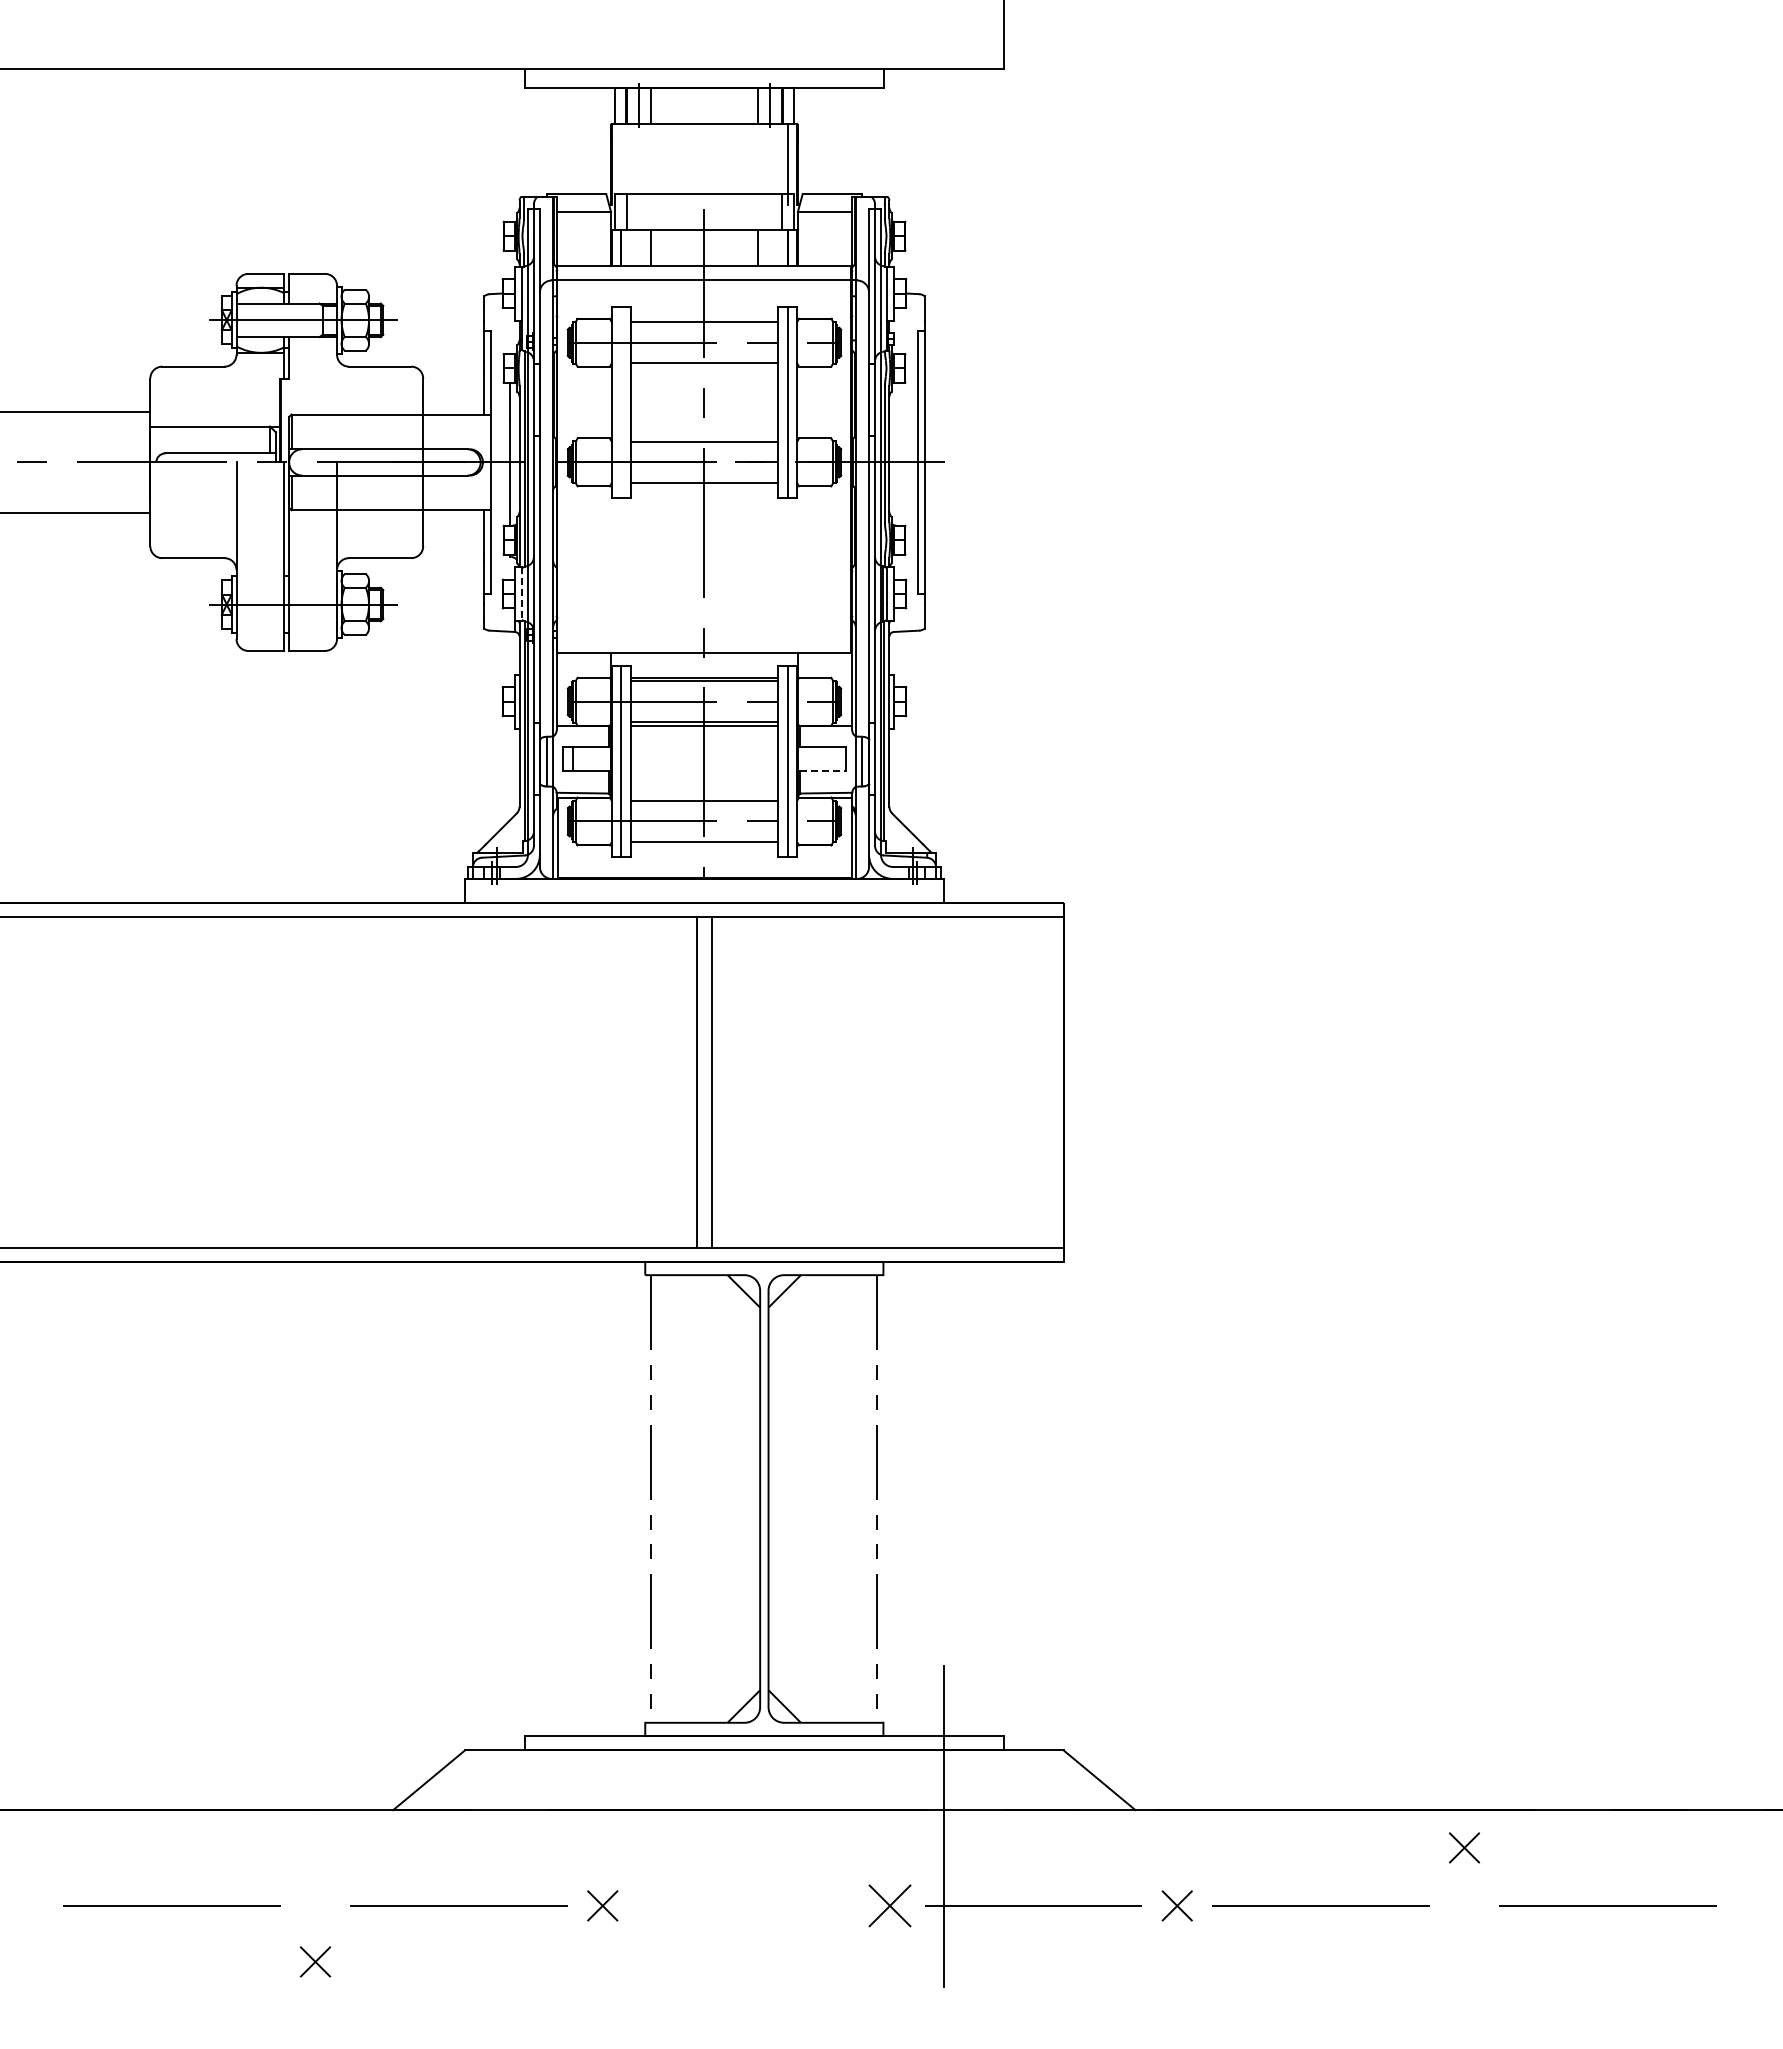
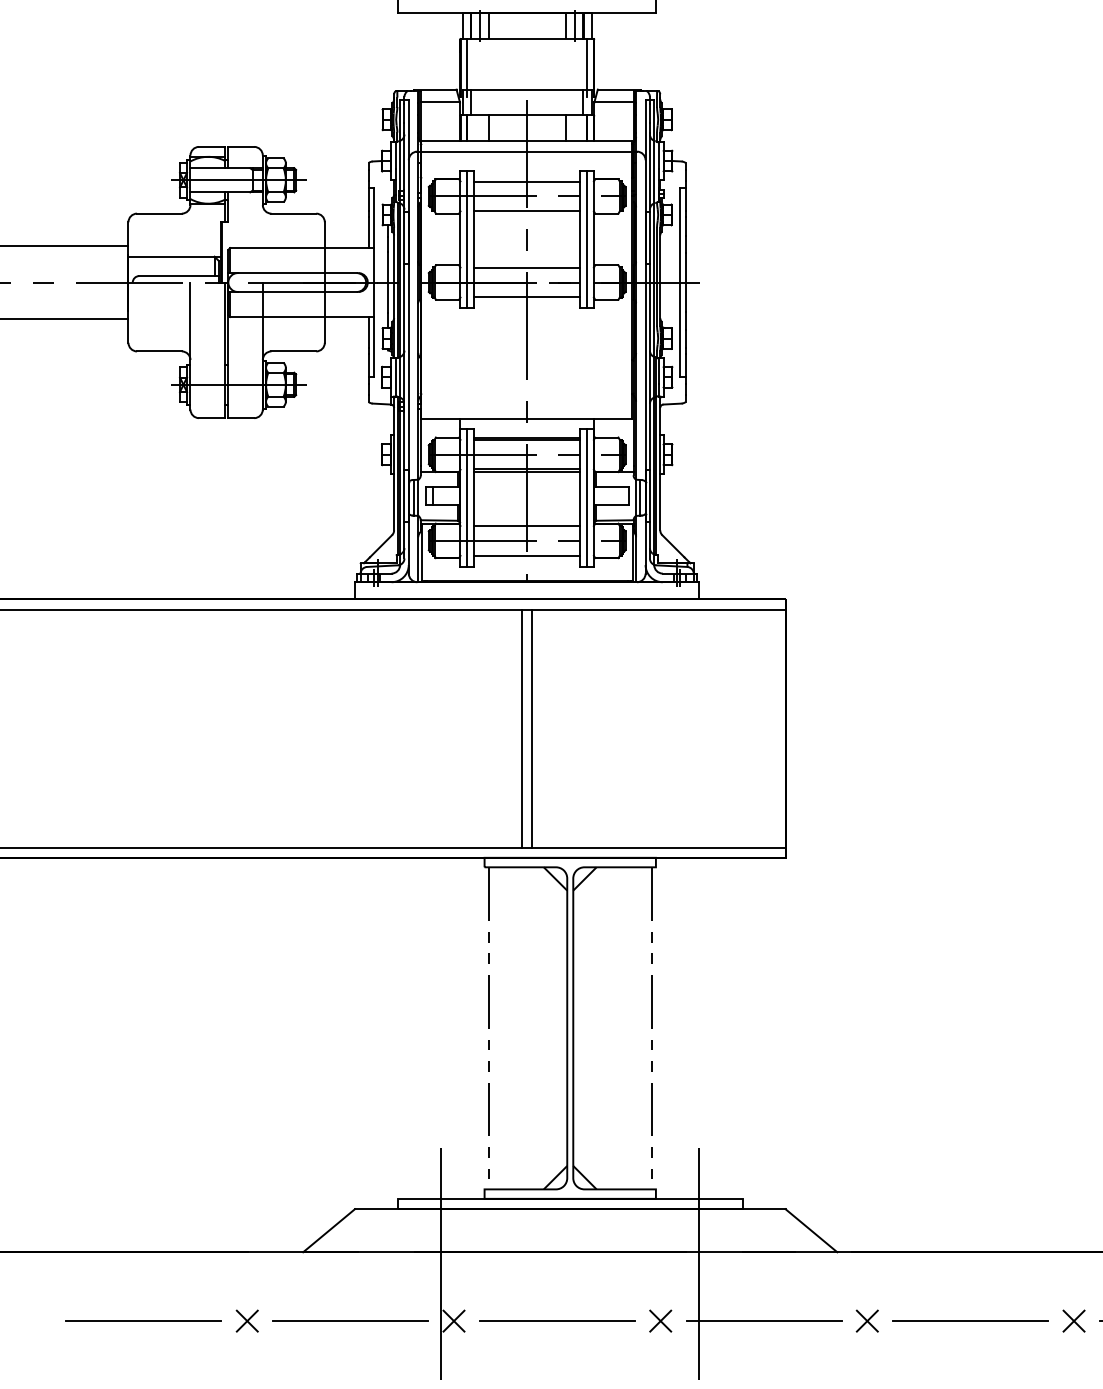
line: (620, 163) -> (466, 67), added
line: (621, 402) -> (467, 239), added
line: (521, 594) -> (395, 377), dashed -> solid
line: (823, 771) -> (612, 504), dashed -> solid
line: (584, 1825) -> (440, 1263), added
part: (1464, 1847) -> (1074, 1320), moved
line: (746, 1905) -> (557, 1320), added
part: (889, 1905) -> (660, 1320), size x0.71
part: (315, 1961) -> (247, 1320), moved

